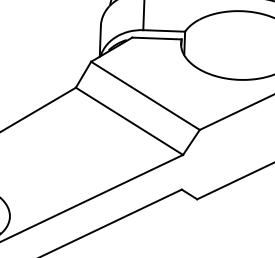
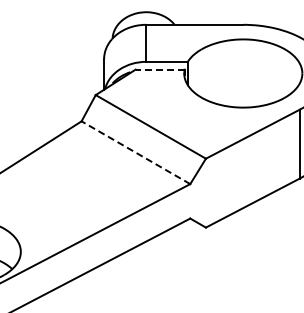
line: (156, 38) -> (159, 69), solid -> dashed
line: (129, 121) -> (135, 152), solid -> dashed

